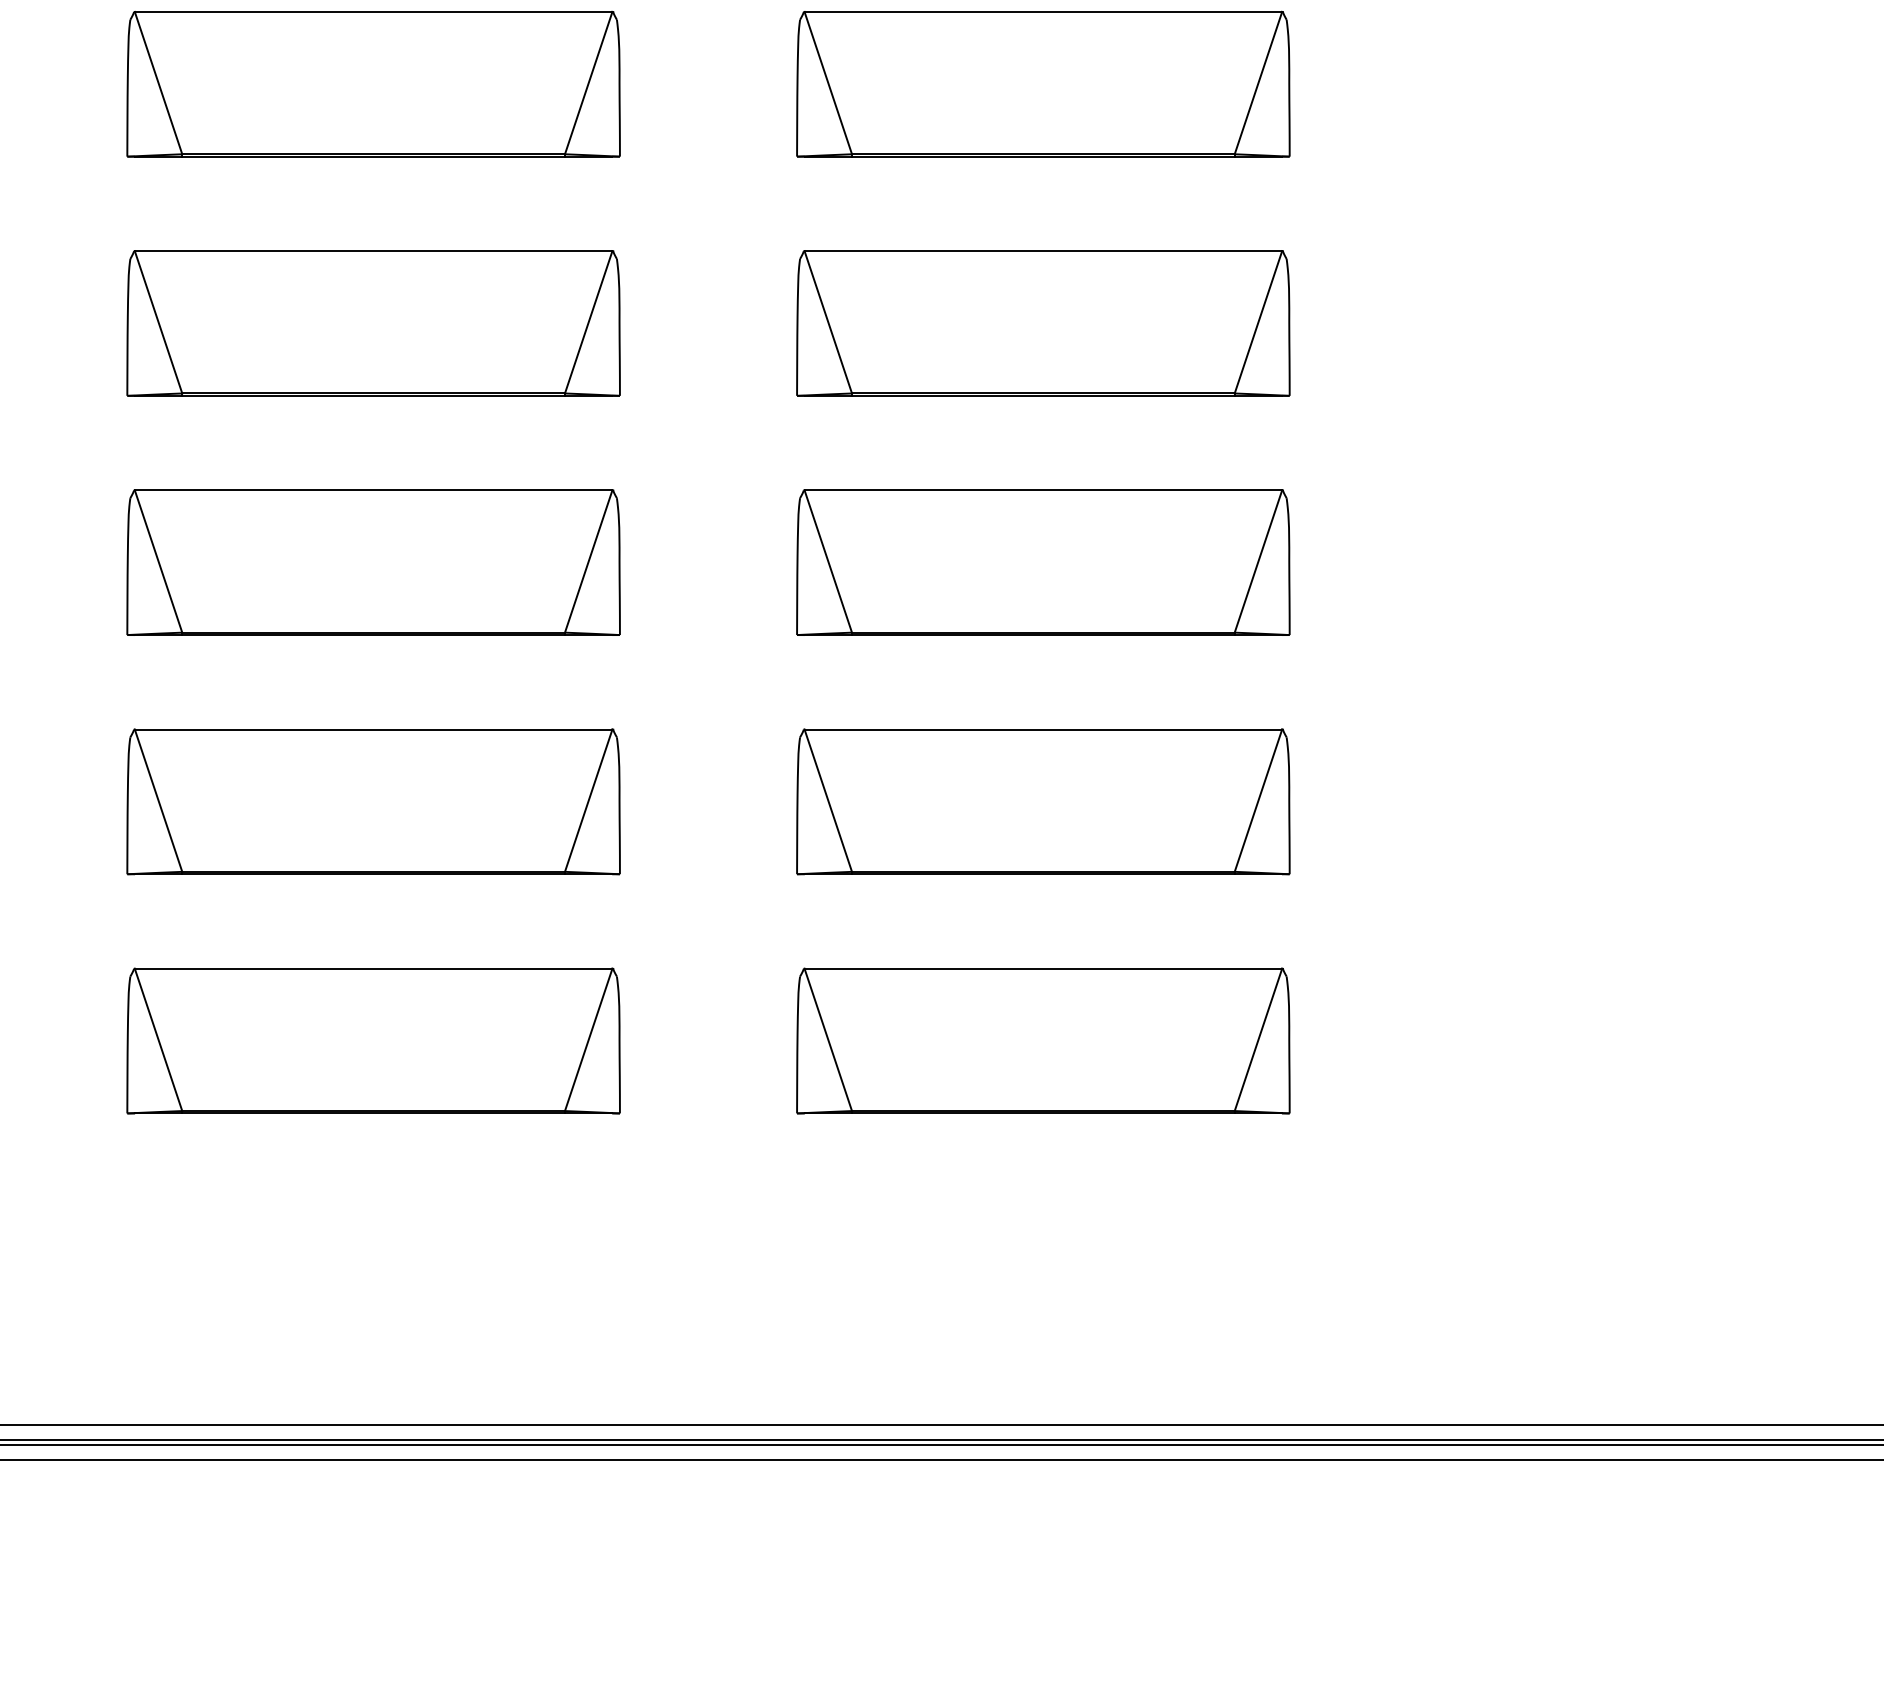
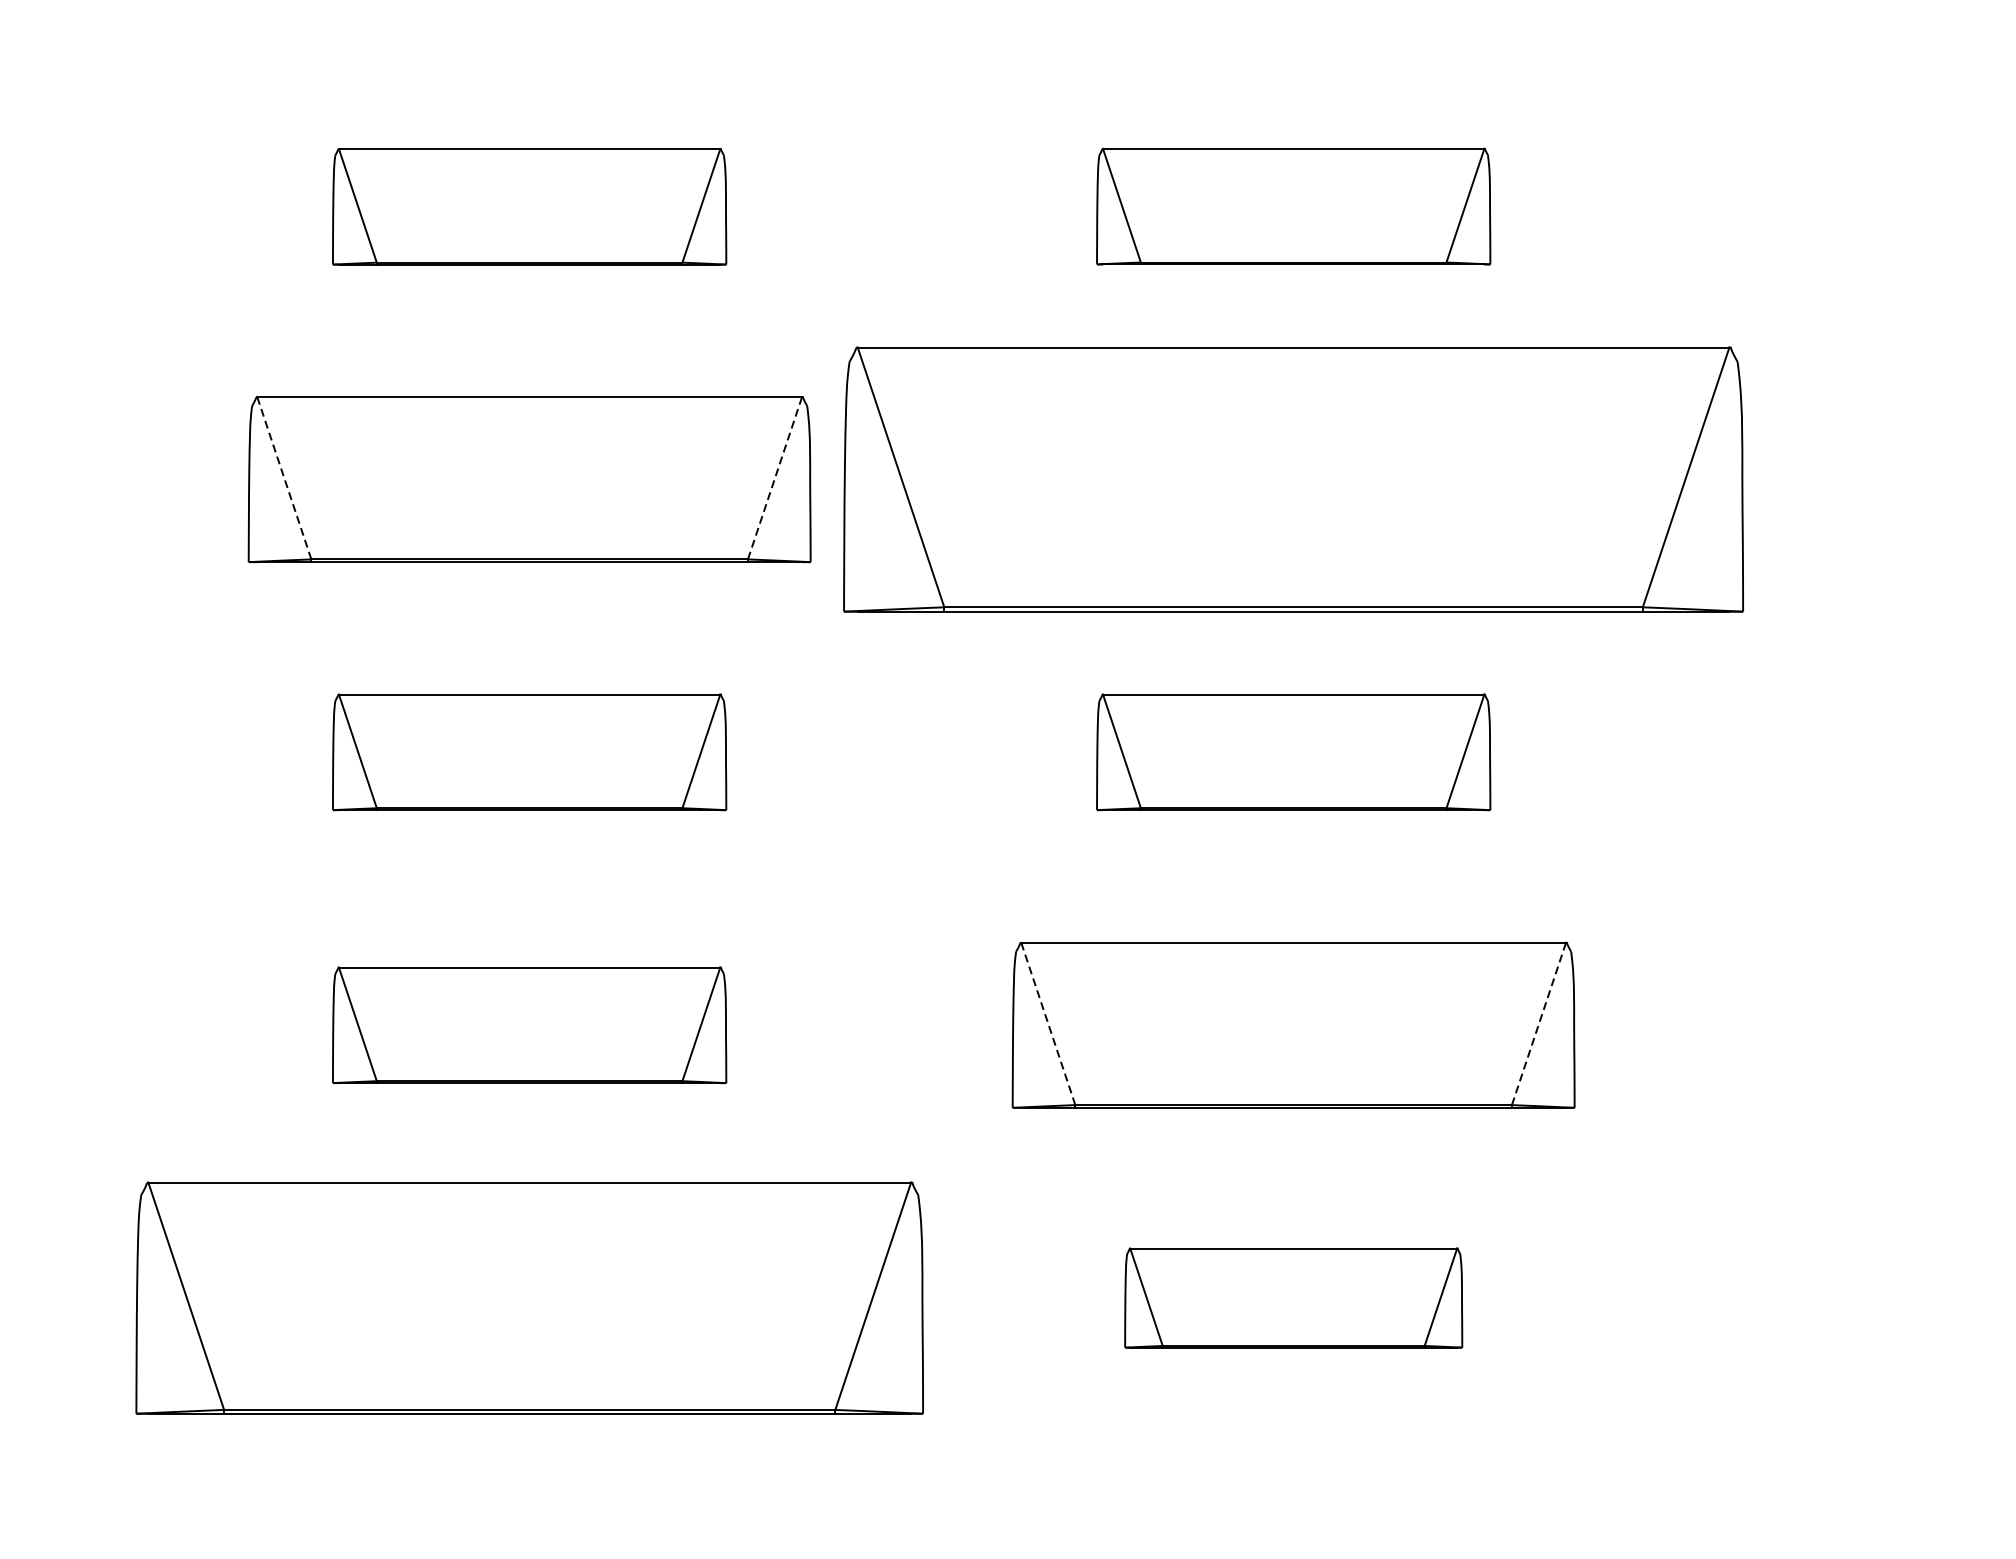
part: (1043, 83) -> (1293, 205), size x0.7
part: (373, 84) -> (529, 206), size x0.7
line: (158, 321) -> (284, 477), solid -> dashed
line: (588, 321) -> (774, 477), solid -> dashed
part: (1043, 323) -> (1293, 479), size x1.6
part: (373, 562) -> (529, 752), size x0.7
part: (1043, 562) -> (1293, 752), size x0.7
line: (828, 800) -> (1048, 1023), solid -> dashed
line: (1258, 800) -> (1539, 1023), solid -> dashed
part: (373, 801) -> (529, 1024), size x0.7
part: (373, 1040) -> (529, 1297), size x1.4
part: (1043, 1040) -> (1293, 1297), size x0.6

